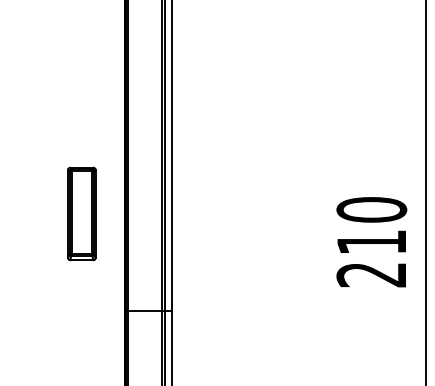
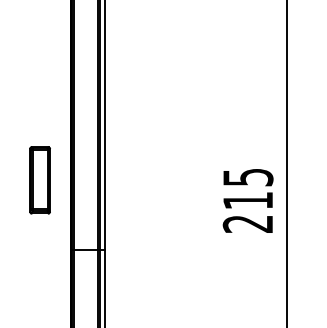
text: (370, 209) -> (247, 177), 210 -> 215

